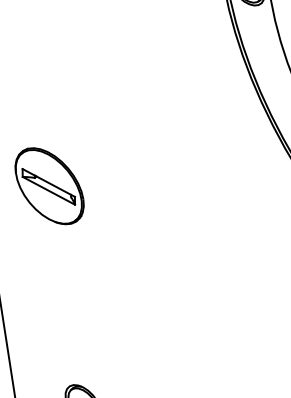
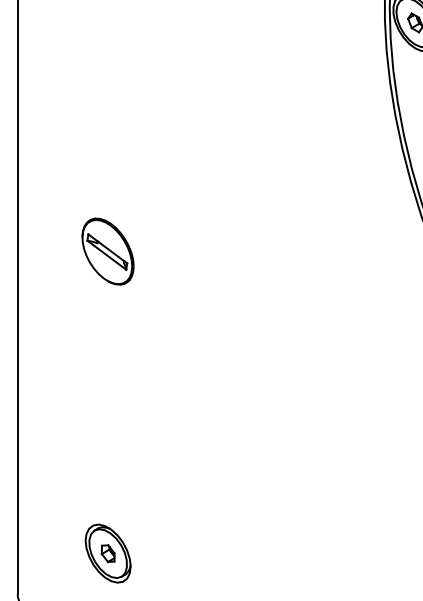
part: (49, 186) -> (107, 251), size x0.6

